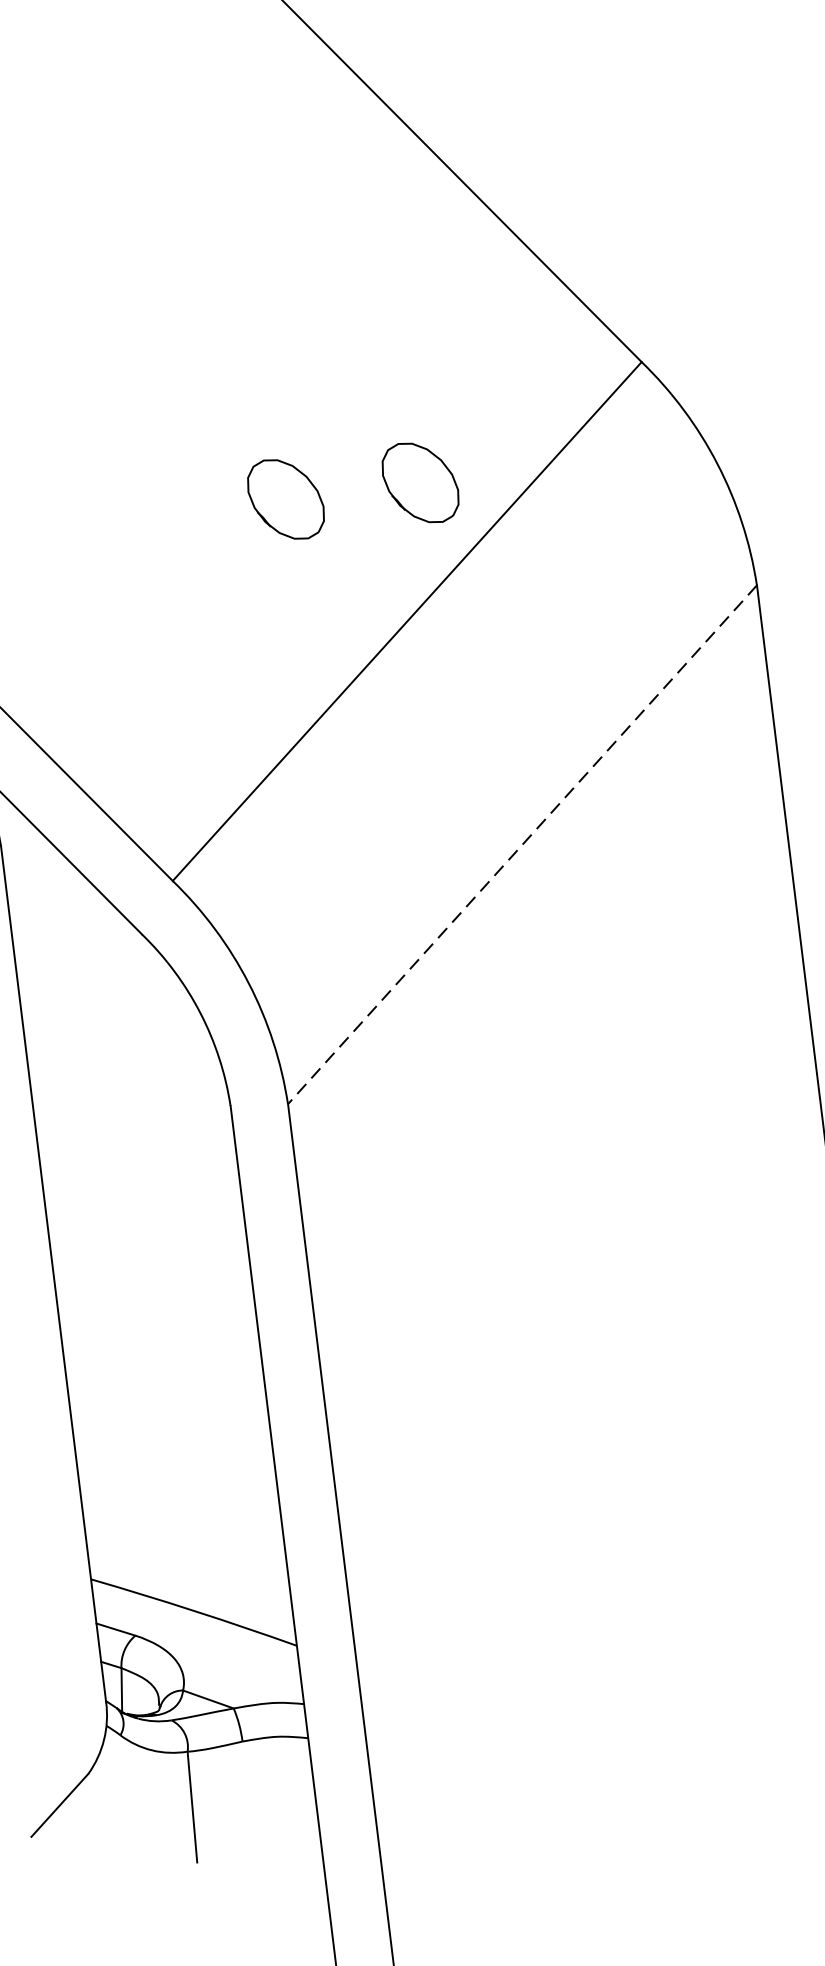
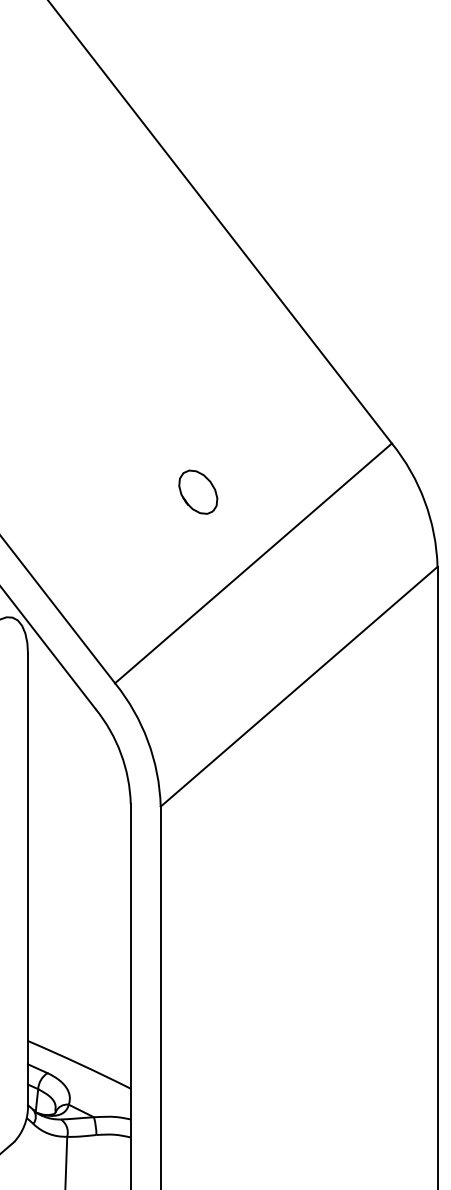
part: (420, 481) -> (269, 491), removed
line: (521, 846) -> (298, 687), dashed -> solid

